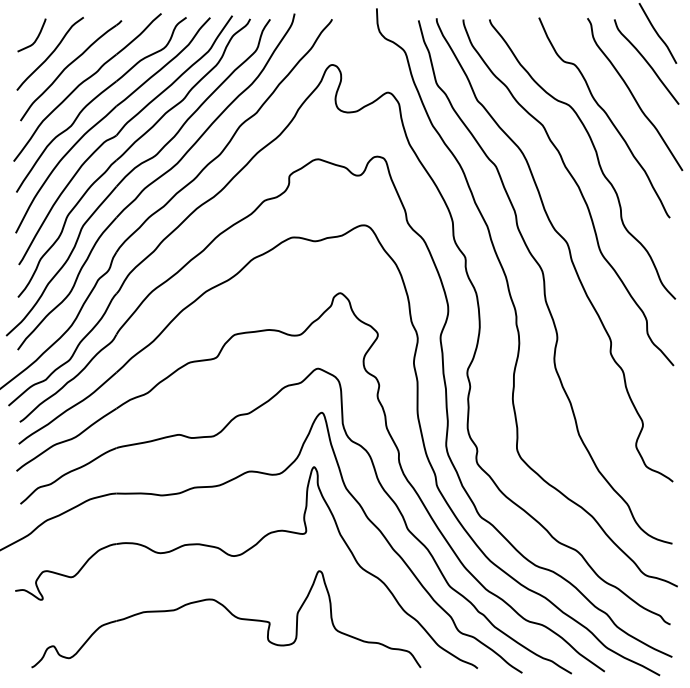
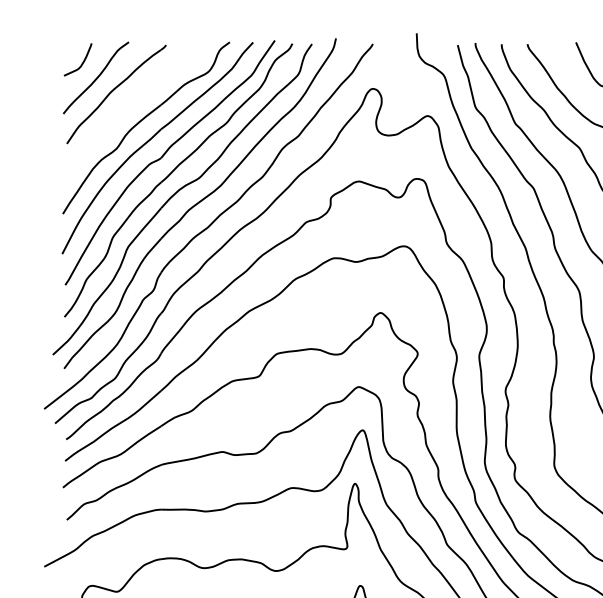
part: (87, 87) -> (132, 110), removed

